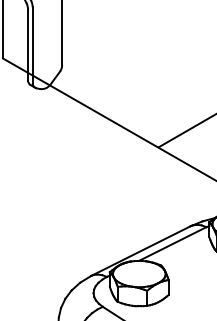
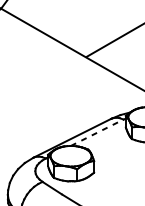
line: (172, 244) -> (97, 133), solid -> dashed

